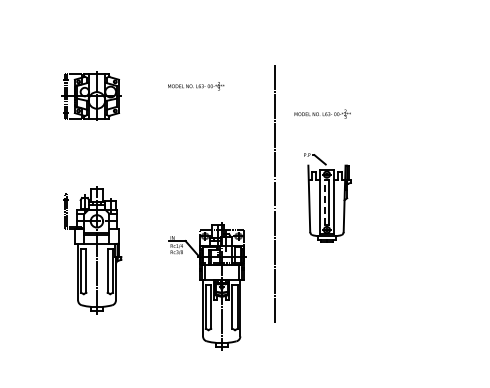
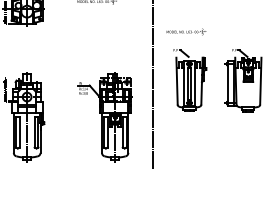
text: (322, 113) -> (186, 31), moved
part: (402, 197) -> (242, 80), added
line: (324, 201) -> (187, 83), dashed -> solid
part: (207, 286) -> (105, 117), moved

